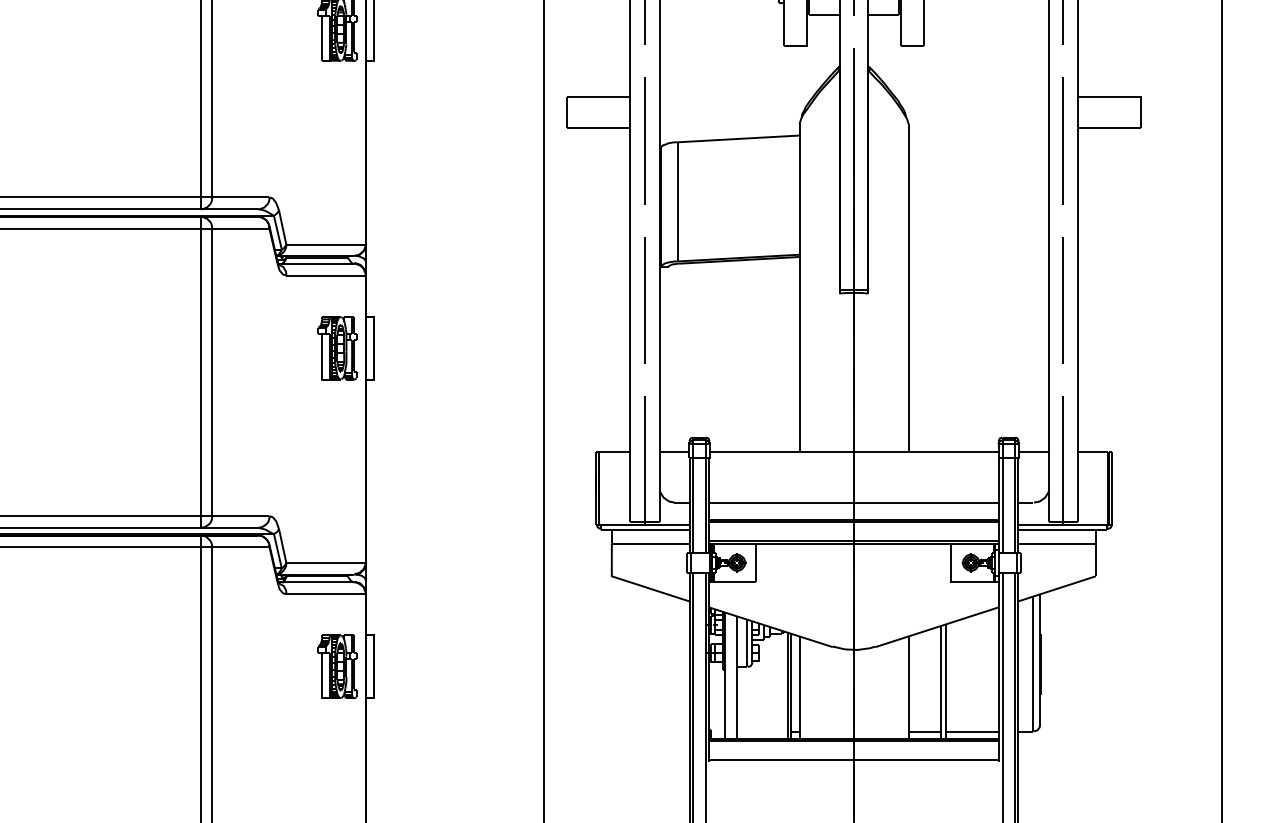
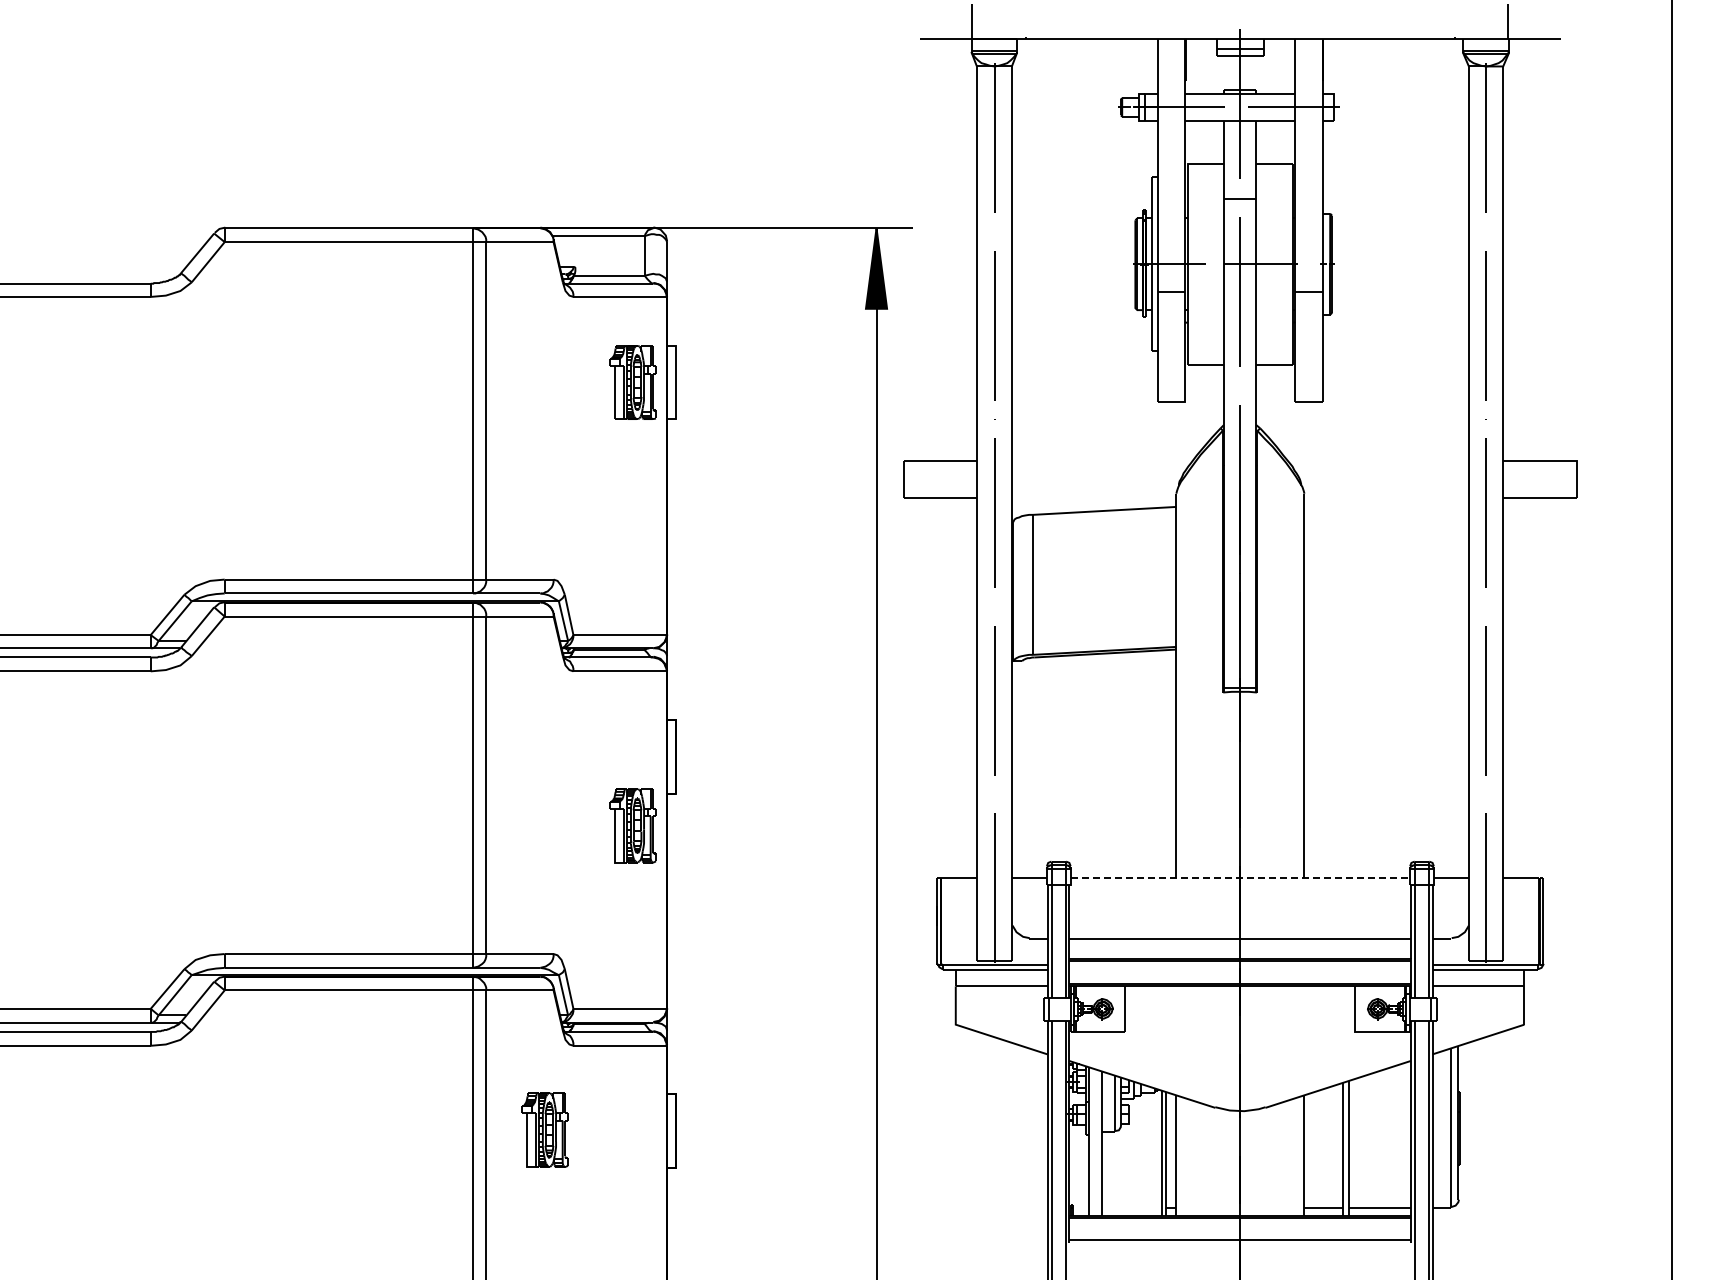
part: (336, 348) -> (632, 825), moved
line: (854, 451) -> (1240, 878), solid -> dashed
part: (336, 666) -> (544, 1129), moved

